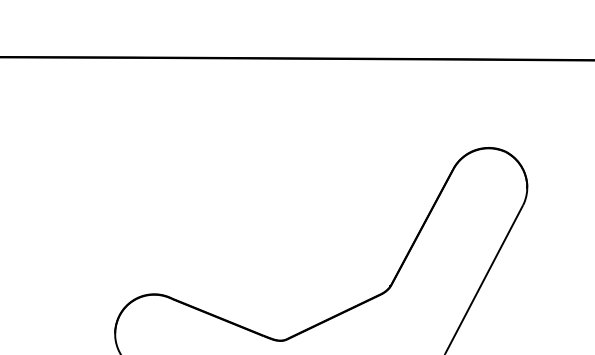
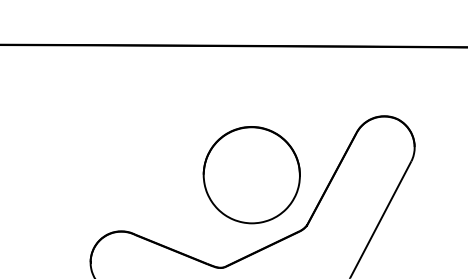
part: (320, 222) -> (252, 174), added

